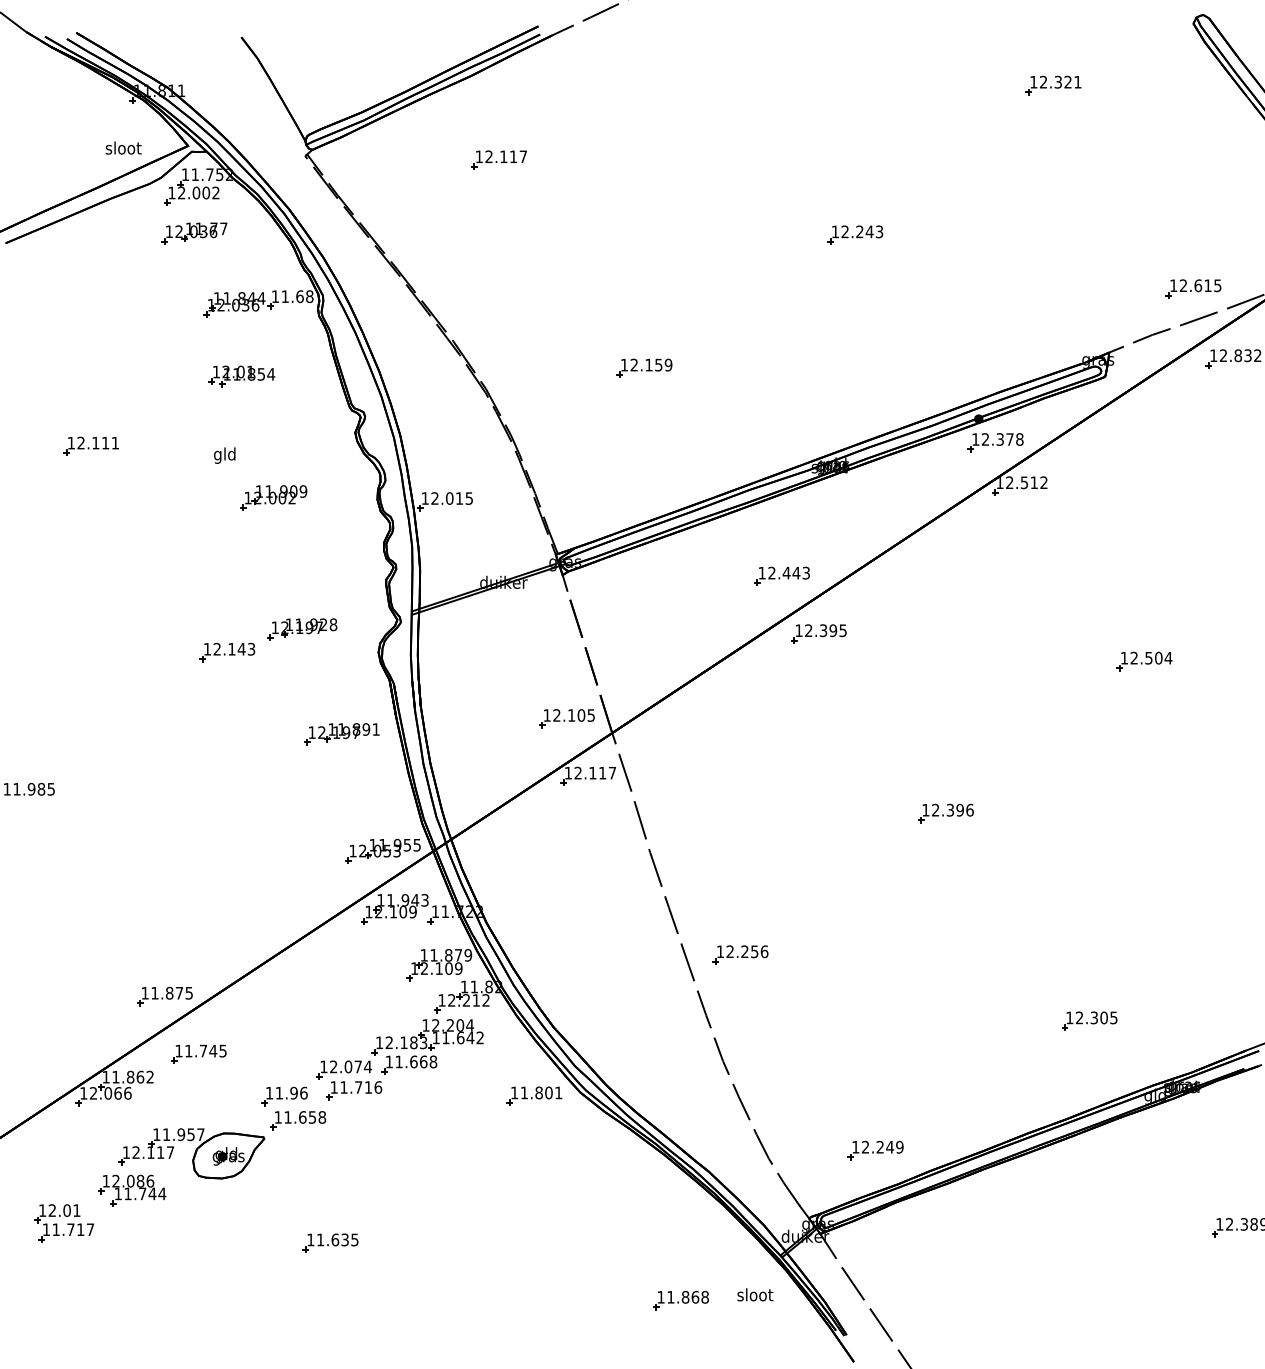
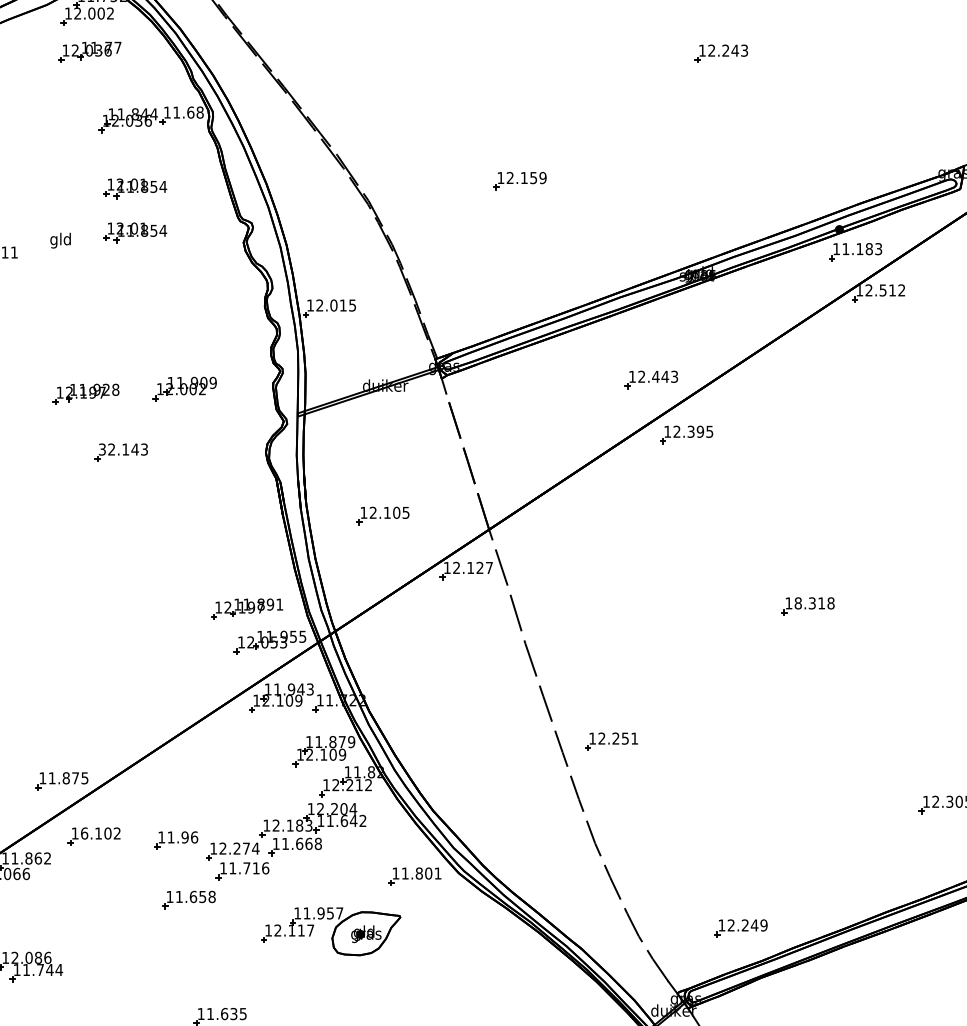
part: (241, 422) -> (134, 232), added
text: (1002, 439) -> (862, 249), 12.378 -> 11.183
text: (224, 455) -> (60, 240), moved
part: (273, 497) -> (184, 388), moved
part: (302, 629) -> (86, 394), moved
text: (207, 648) -> (102, 448), 12.143 -> 32.143
part: (566, 718) -> (382, 515), moved
part: (341, 734) -> (246, 609), moved
text: (602, 772) -> (479, 567), 12.117 -> 12.127
text: (952, 809) -> (814, 602), 12.396 -> 18.318
text: (764, 951) -> (634, 738), 12.256 -> 12.251
text: (205, 1050) -> (100, 832), 11.745 -> 16.102
text: (348, 1066) -> (237, 848), 12.074 -> 12.274
part: (284, 1096) -> (175, 840), moved
part: (191, 1153) -> (330, 931), moved

